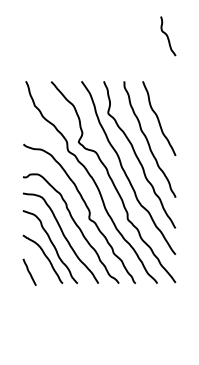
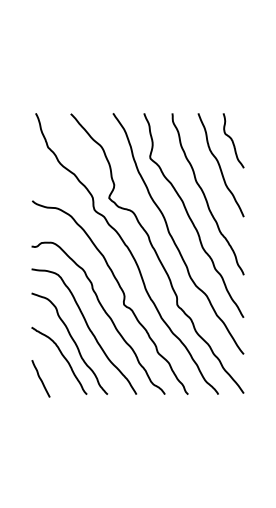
curve: (168, 36) -> (233, 140), moved

